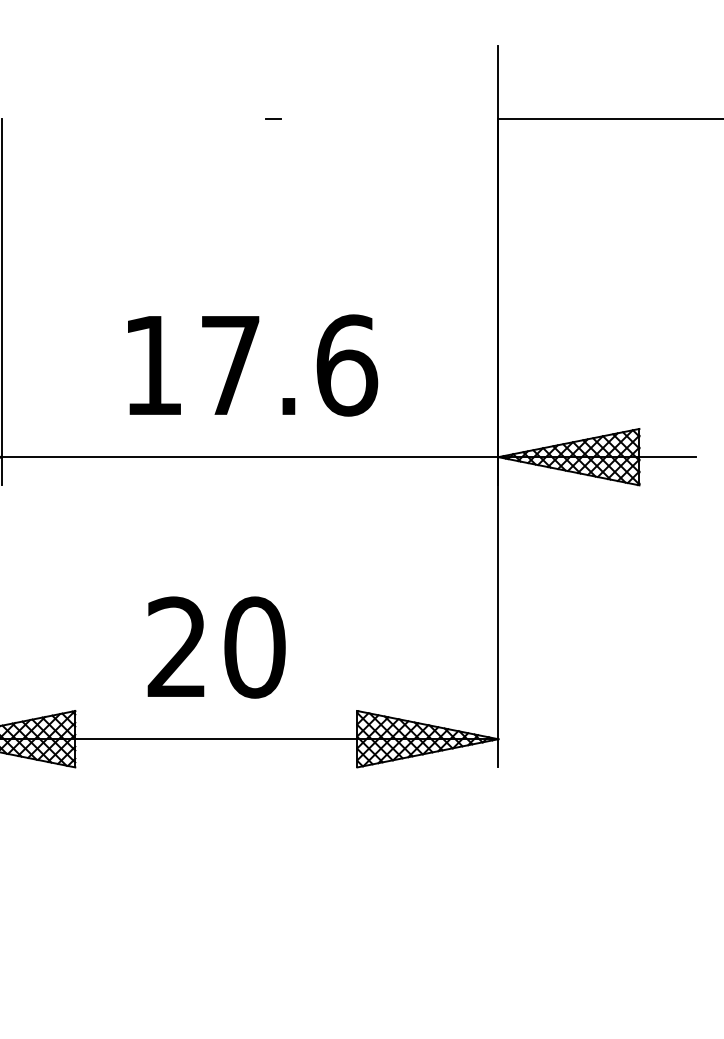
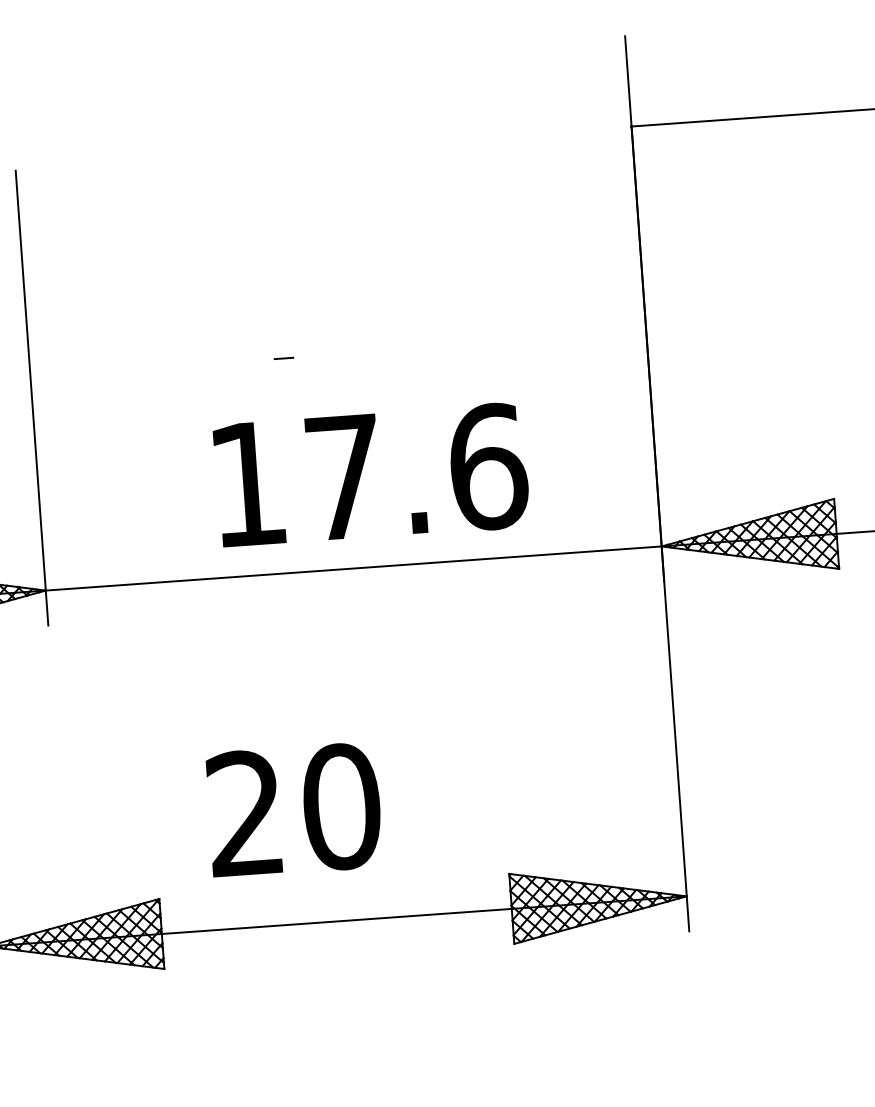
line: (273, 118) -> (284, 358), moved
text: (253, 365) -> (372, 475), moved
text: (216, 647) -> (294, 810), moved

